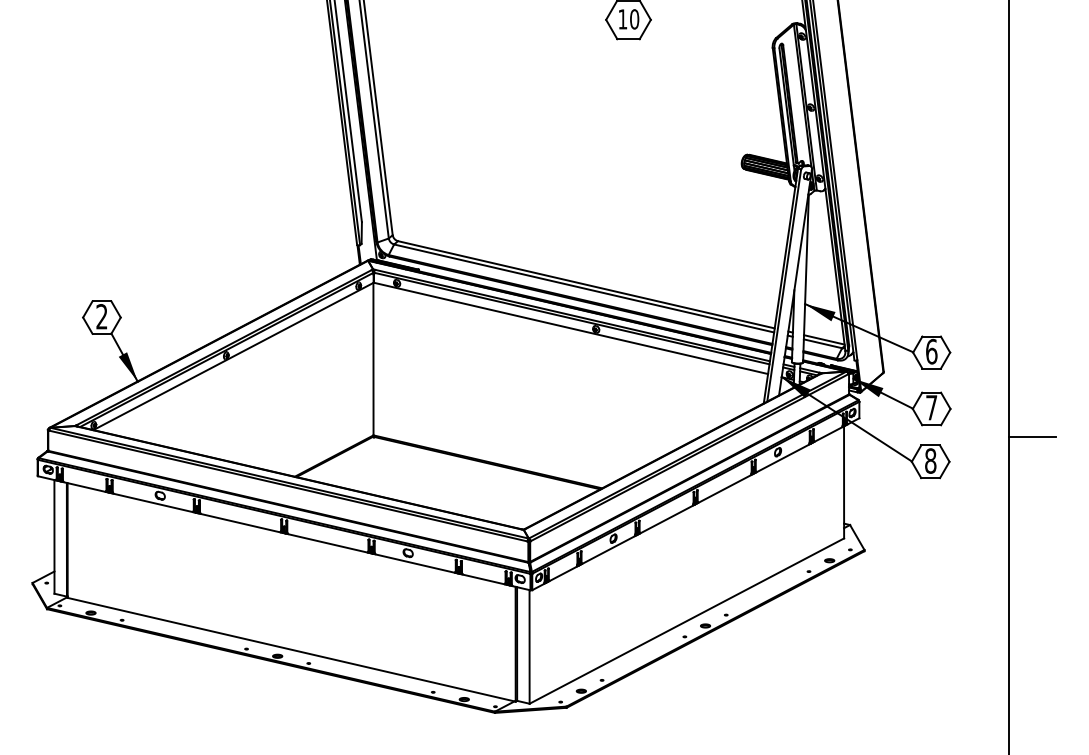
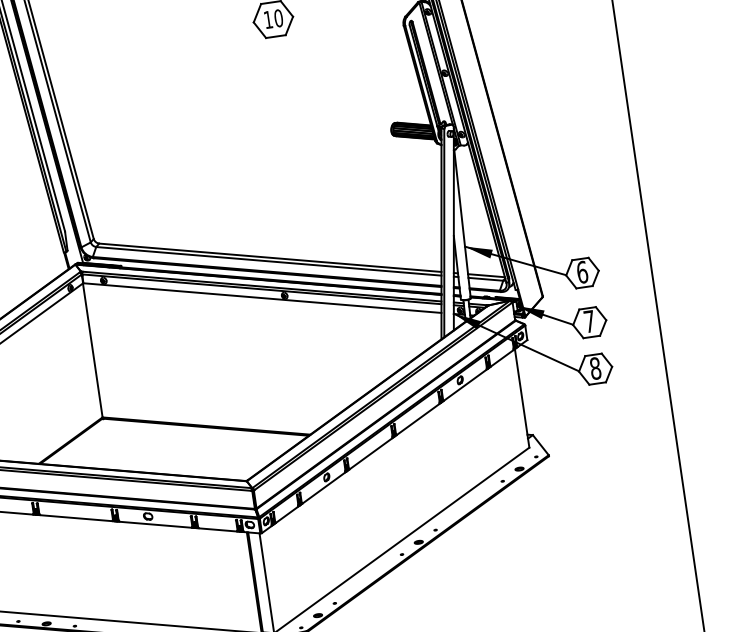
line: (1032, 436) -> (681, 333), removed

